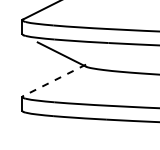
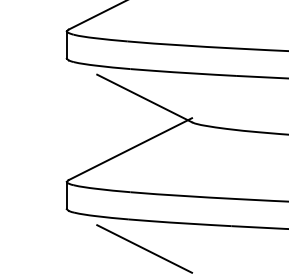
line: (54, 80) -> (130, 149), dashed -> solid
line: (61, 131) -> (143, 249), added

